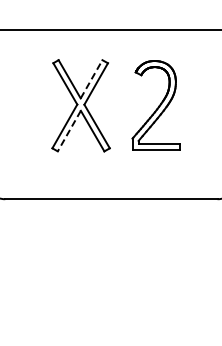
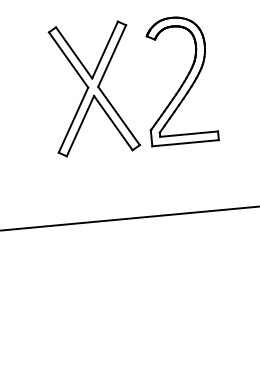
line: (91, 78) -> (104, 48), dashed -> solid
part: (155, 105) -> (178, 80), moved
line: (69, 131) -> (80, 126), dashed -> solid

